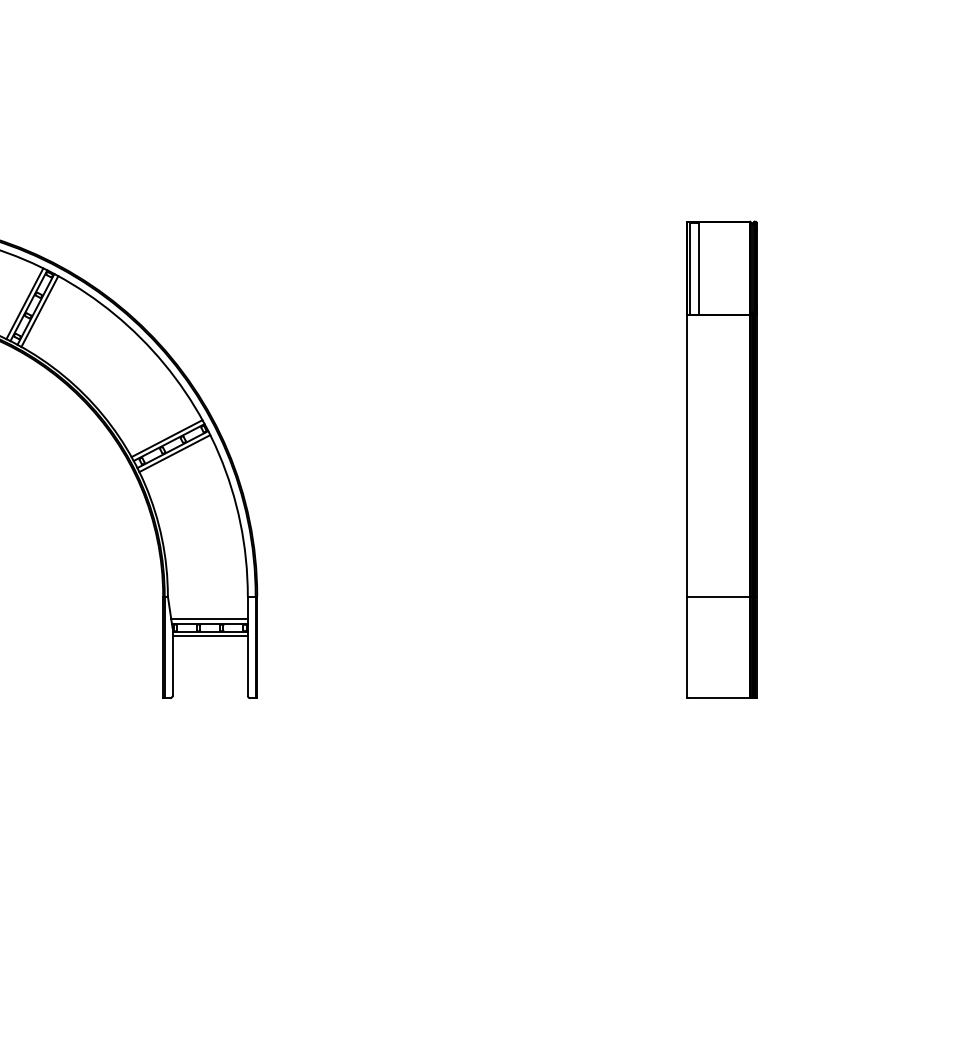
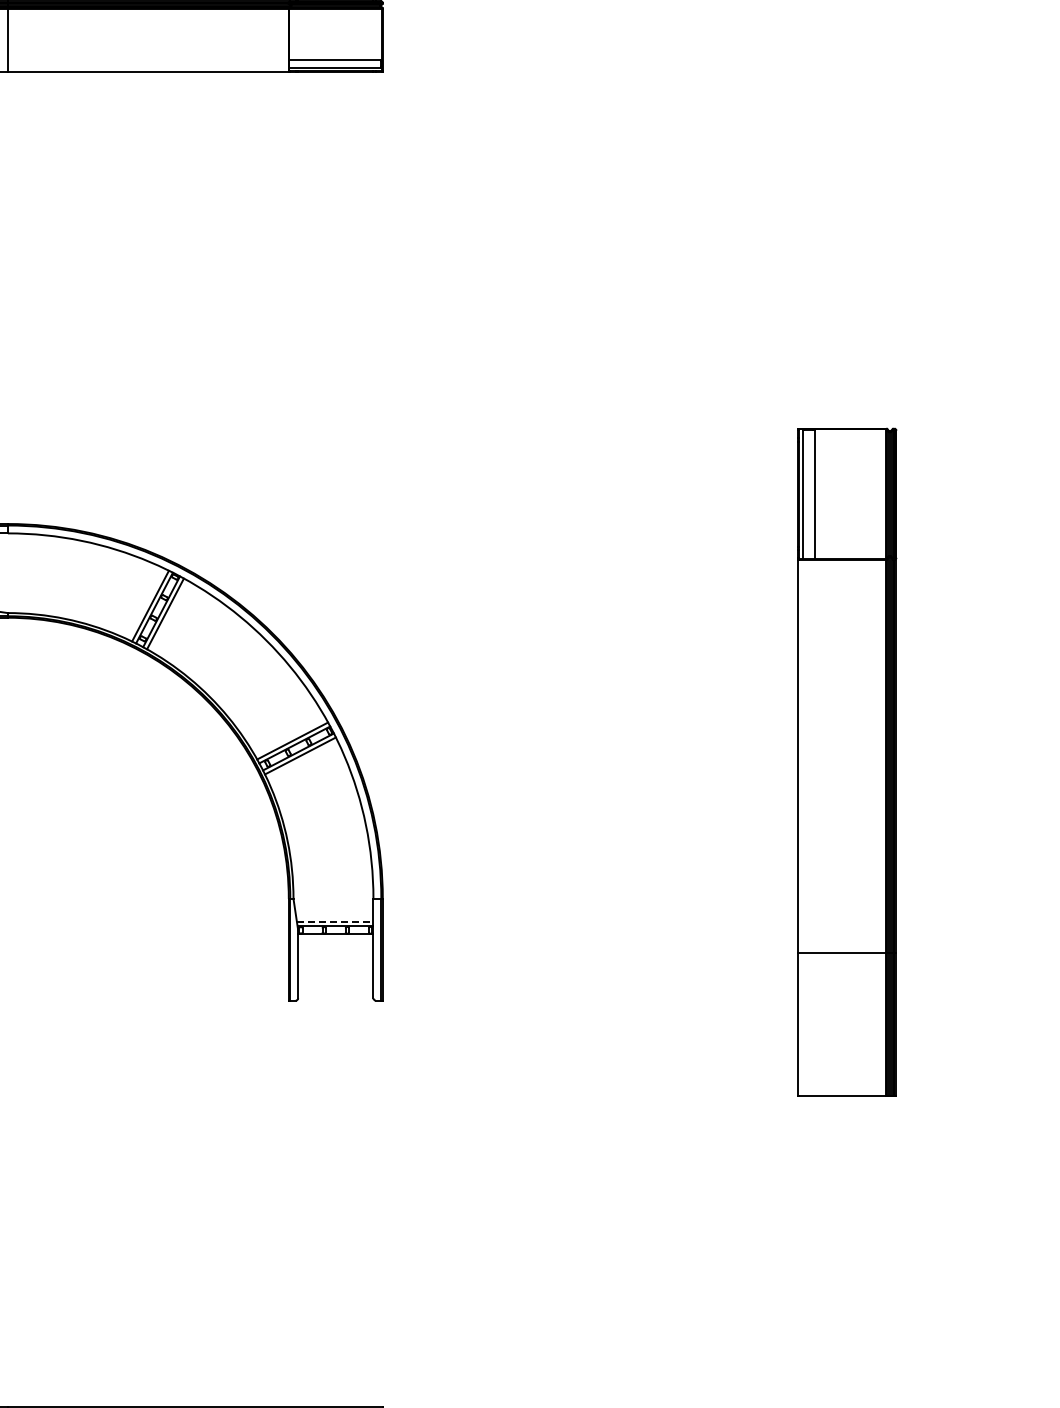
part: (721, 460) -> (847, 762), size x1.4
line: (209, 619) -> (335, 921), solid -> dashed
line: (209, 636) -> (335, 938), removed

